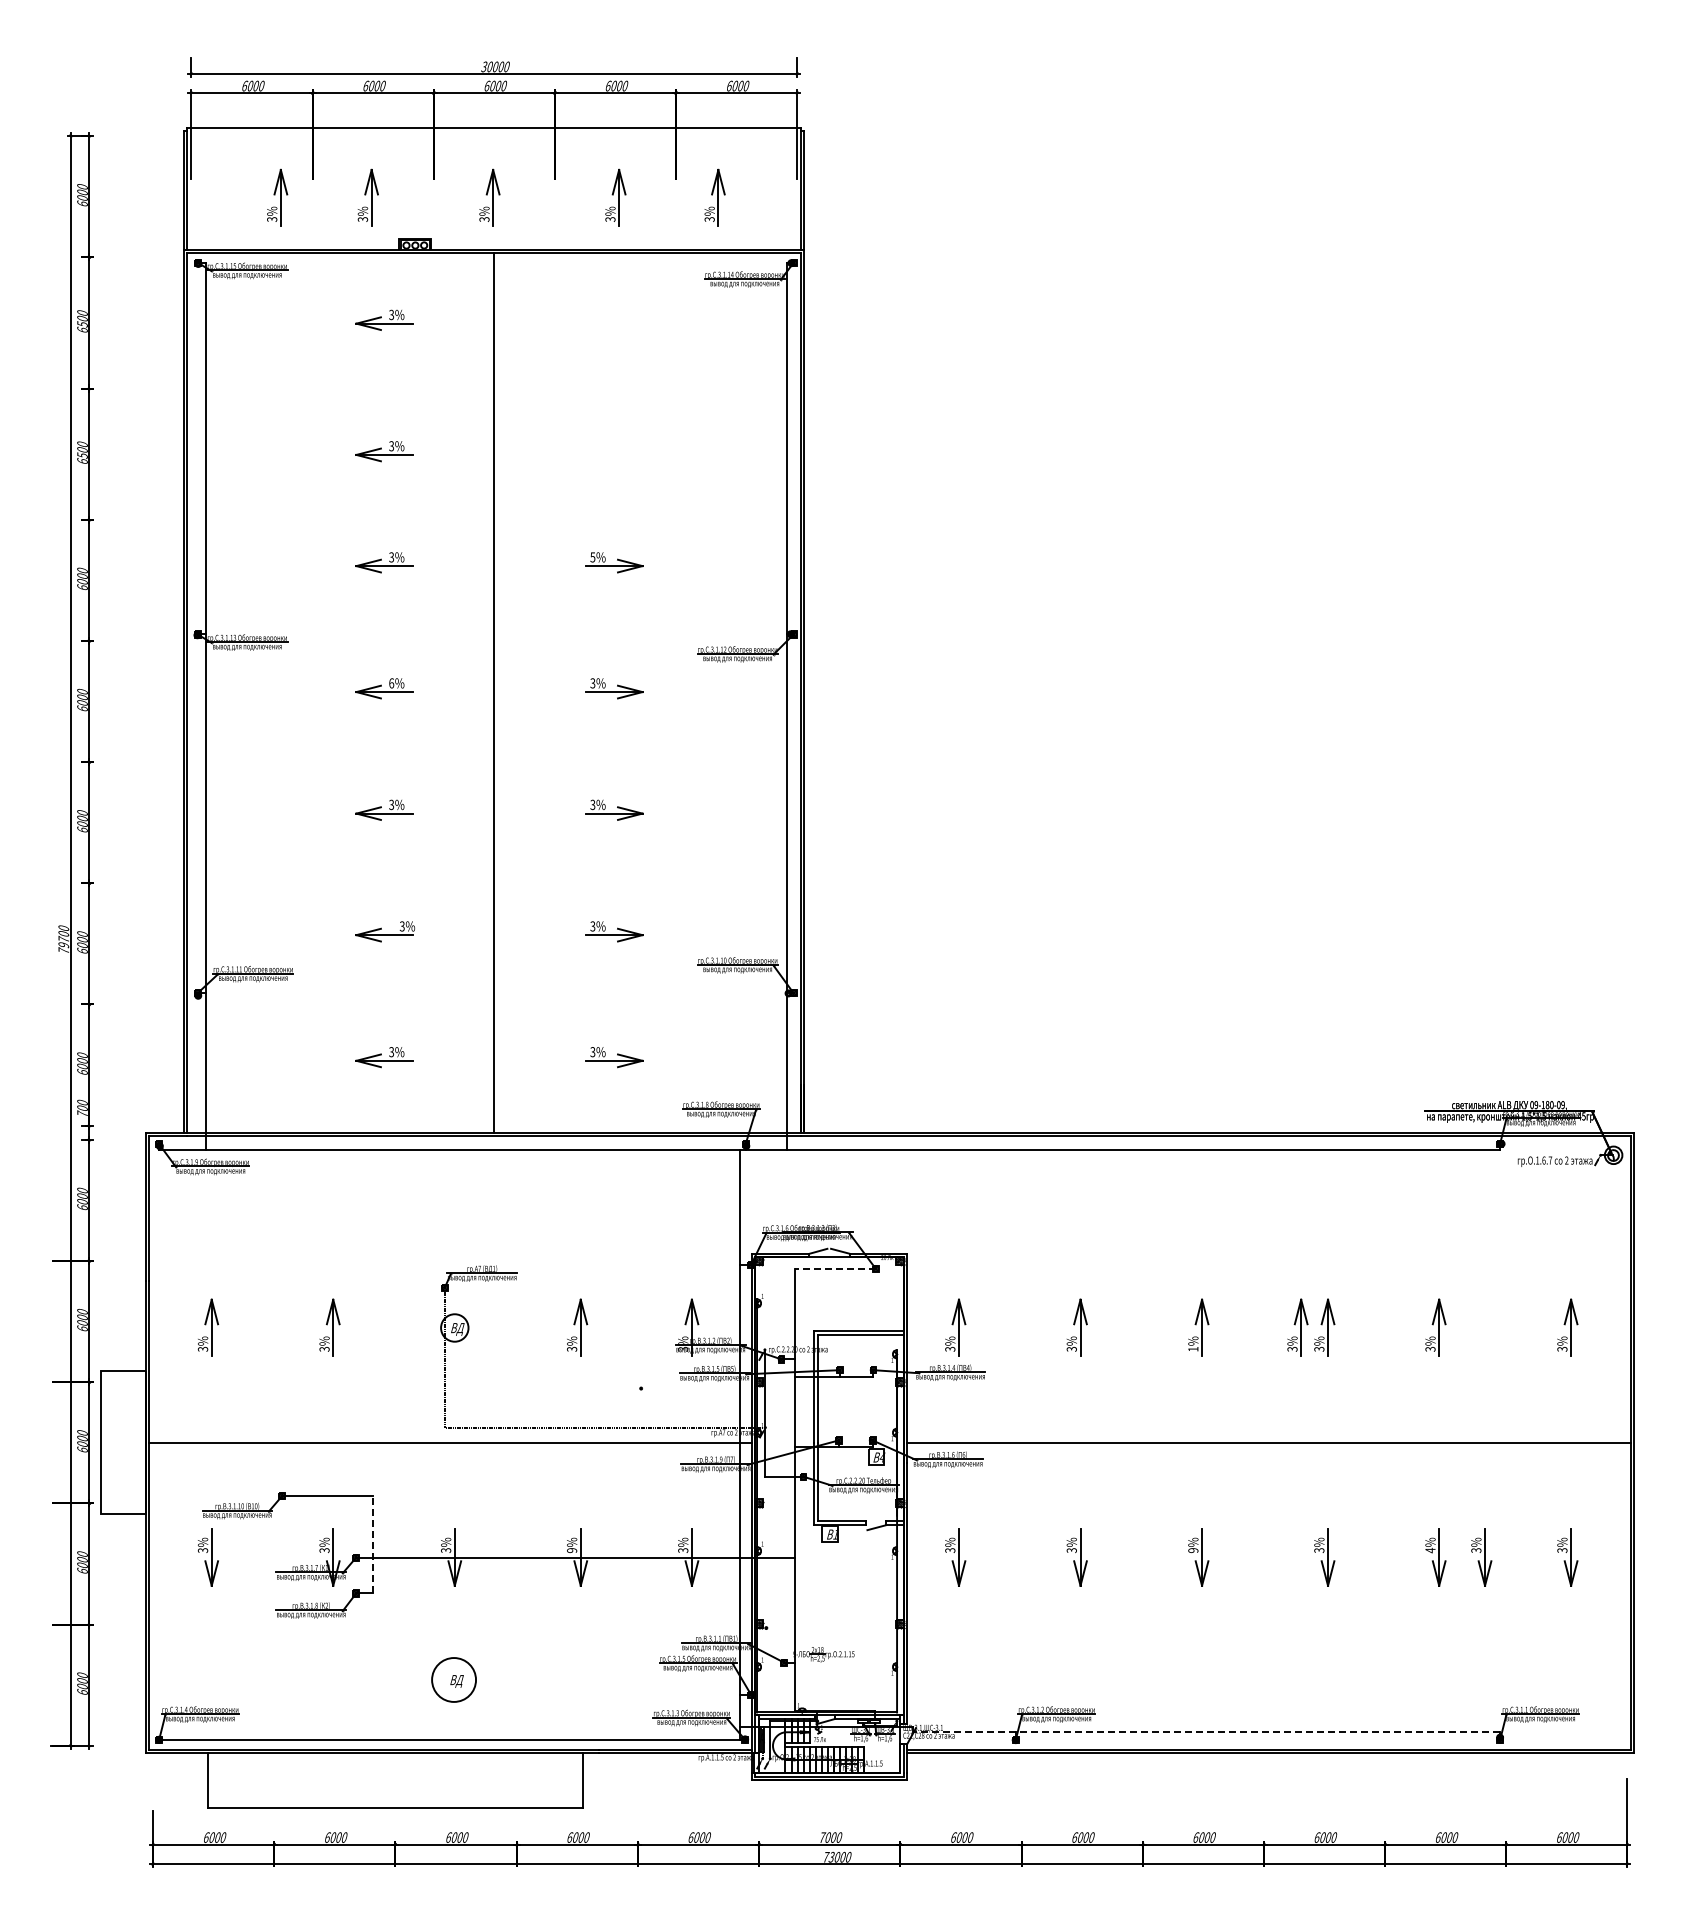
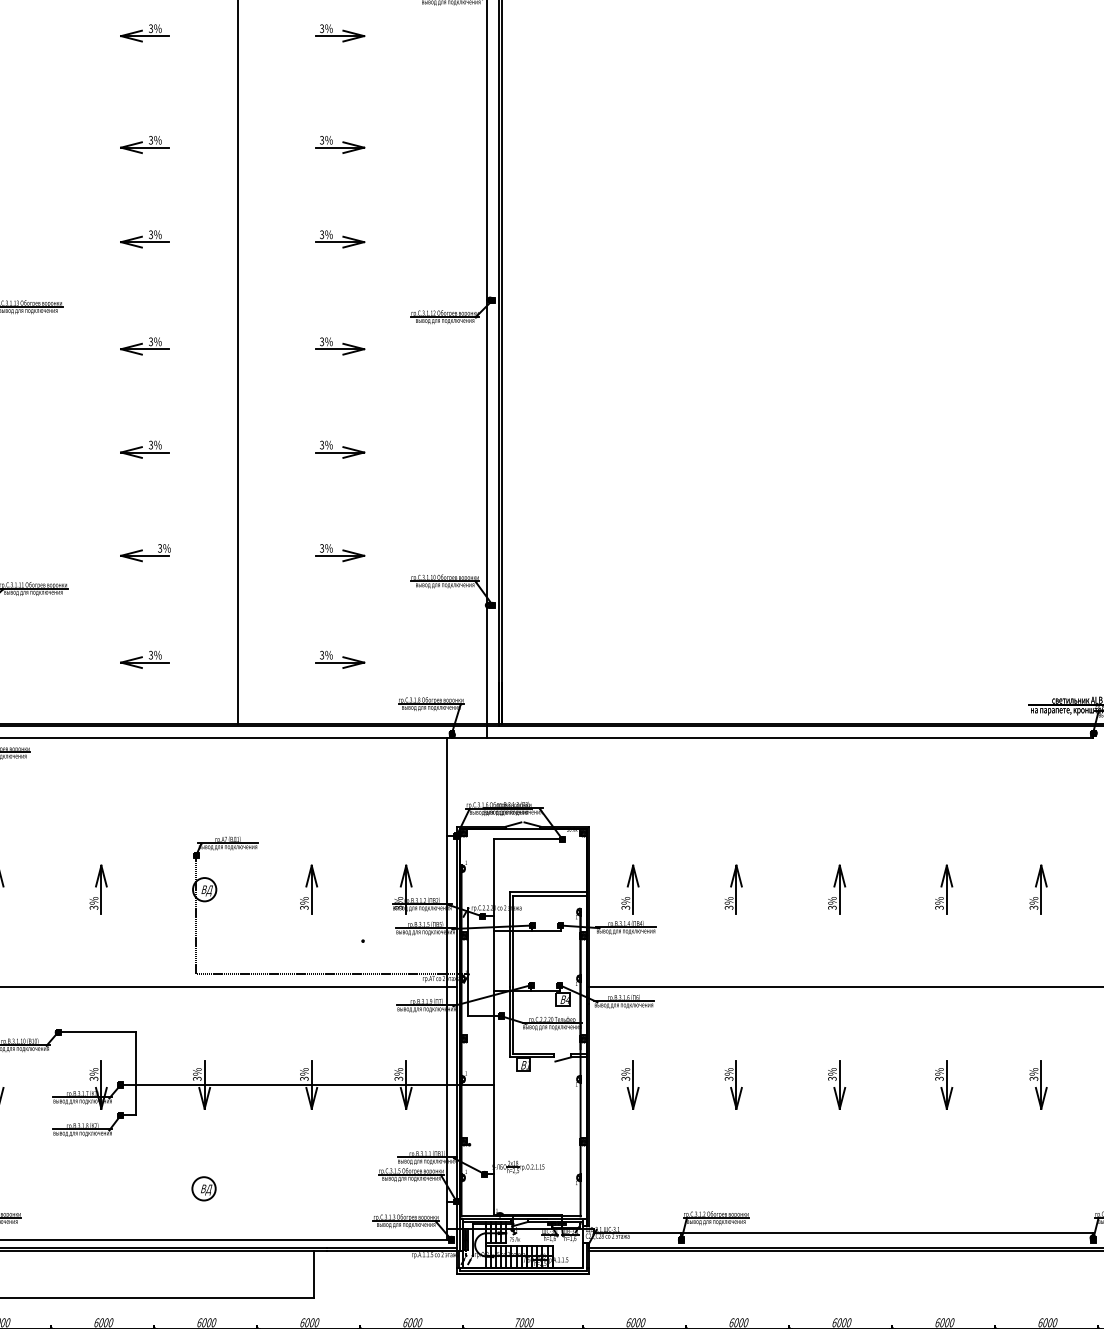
part: (614, 319) -> (340, 32), added
part: (614, 451) -> (340, 144), added
text: (592, 556) -> (321, 234), 5% -> 3%
text: (391, 683) -> (150, 341), 6% -> 3%
line: (834, 1268) -> (527, 839), dashed -> solid
part: (1297, 1327) -> (920, 889), removed
text: (1193, 1348) -> (832, 907), 1% -> 3%
line: (373, 1544) -> (135, 1073), dashed -> solid
text: (571, 1550) -> (303, 1078), 9% -> 3%
text: (1193, 1550) -> (832, 1078), 9% -> 3%
text: (1430, 1550) -> (1033, 1078), 4% -> 3%
part: (1481, 1557) -> (1077, 1084), removed
circle: (453, 1679) -> (203, 1188), size x0.62
line: (1206, 1732) -> (843, 1233), dashed -> solid

